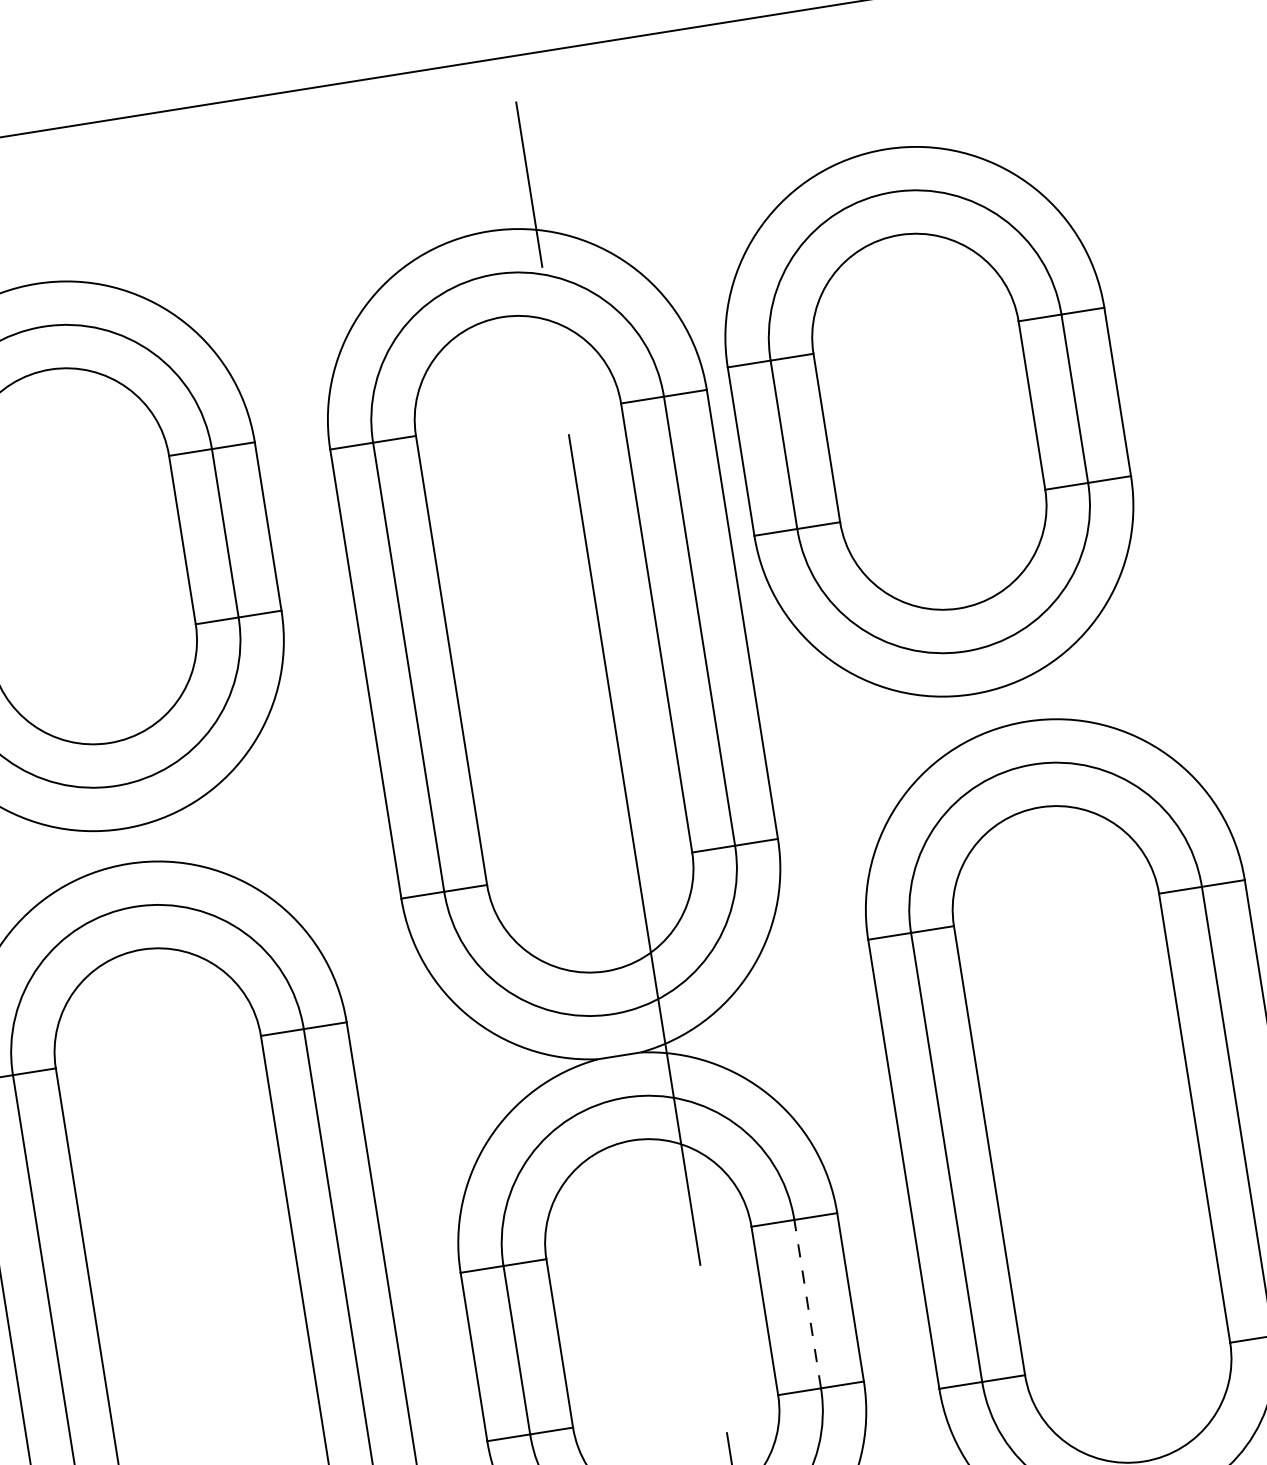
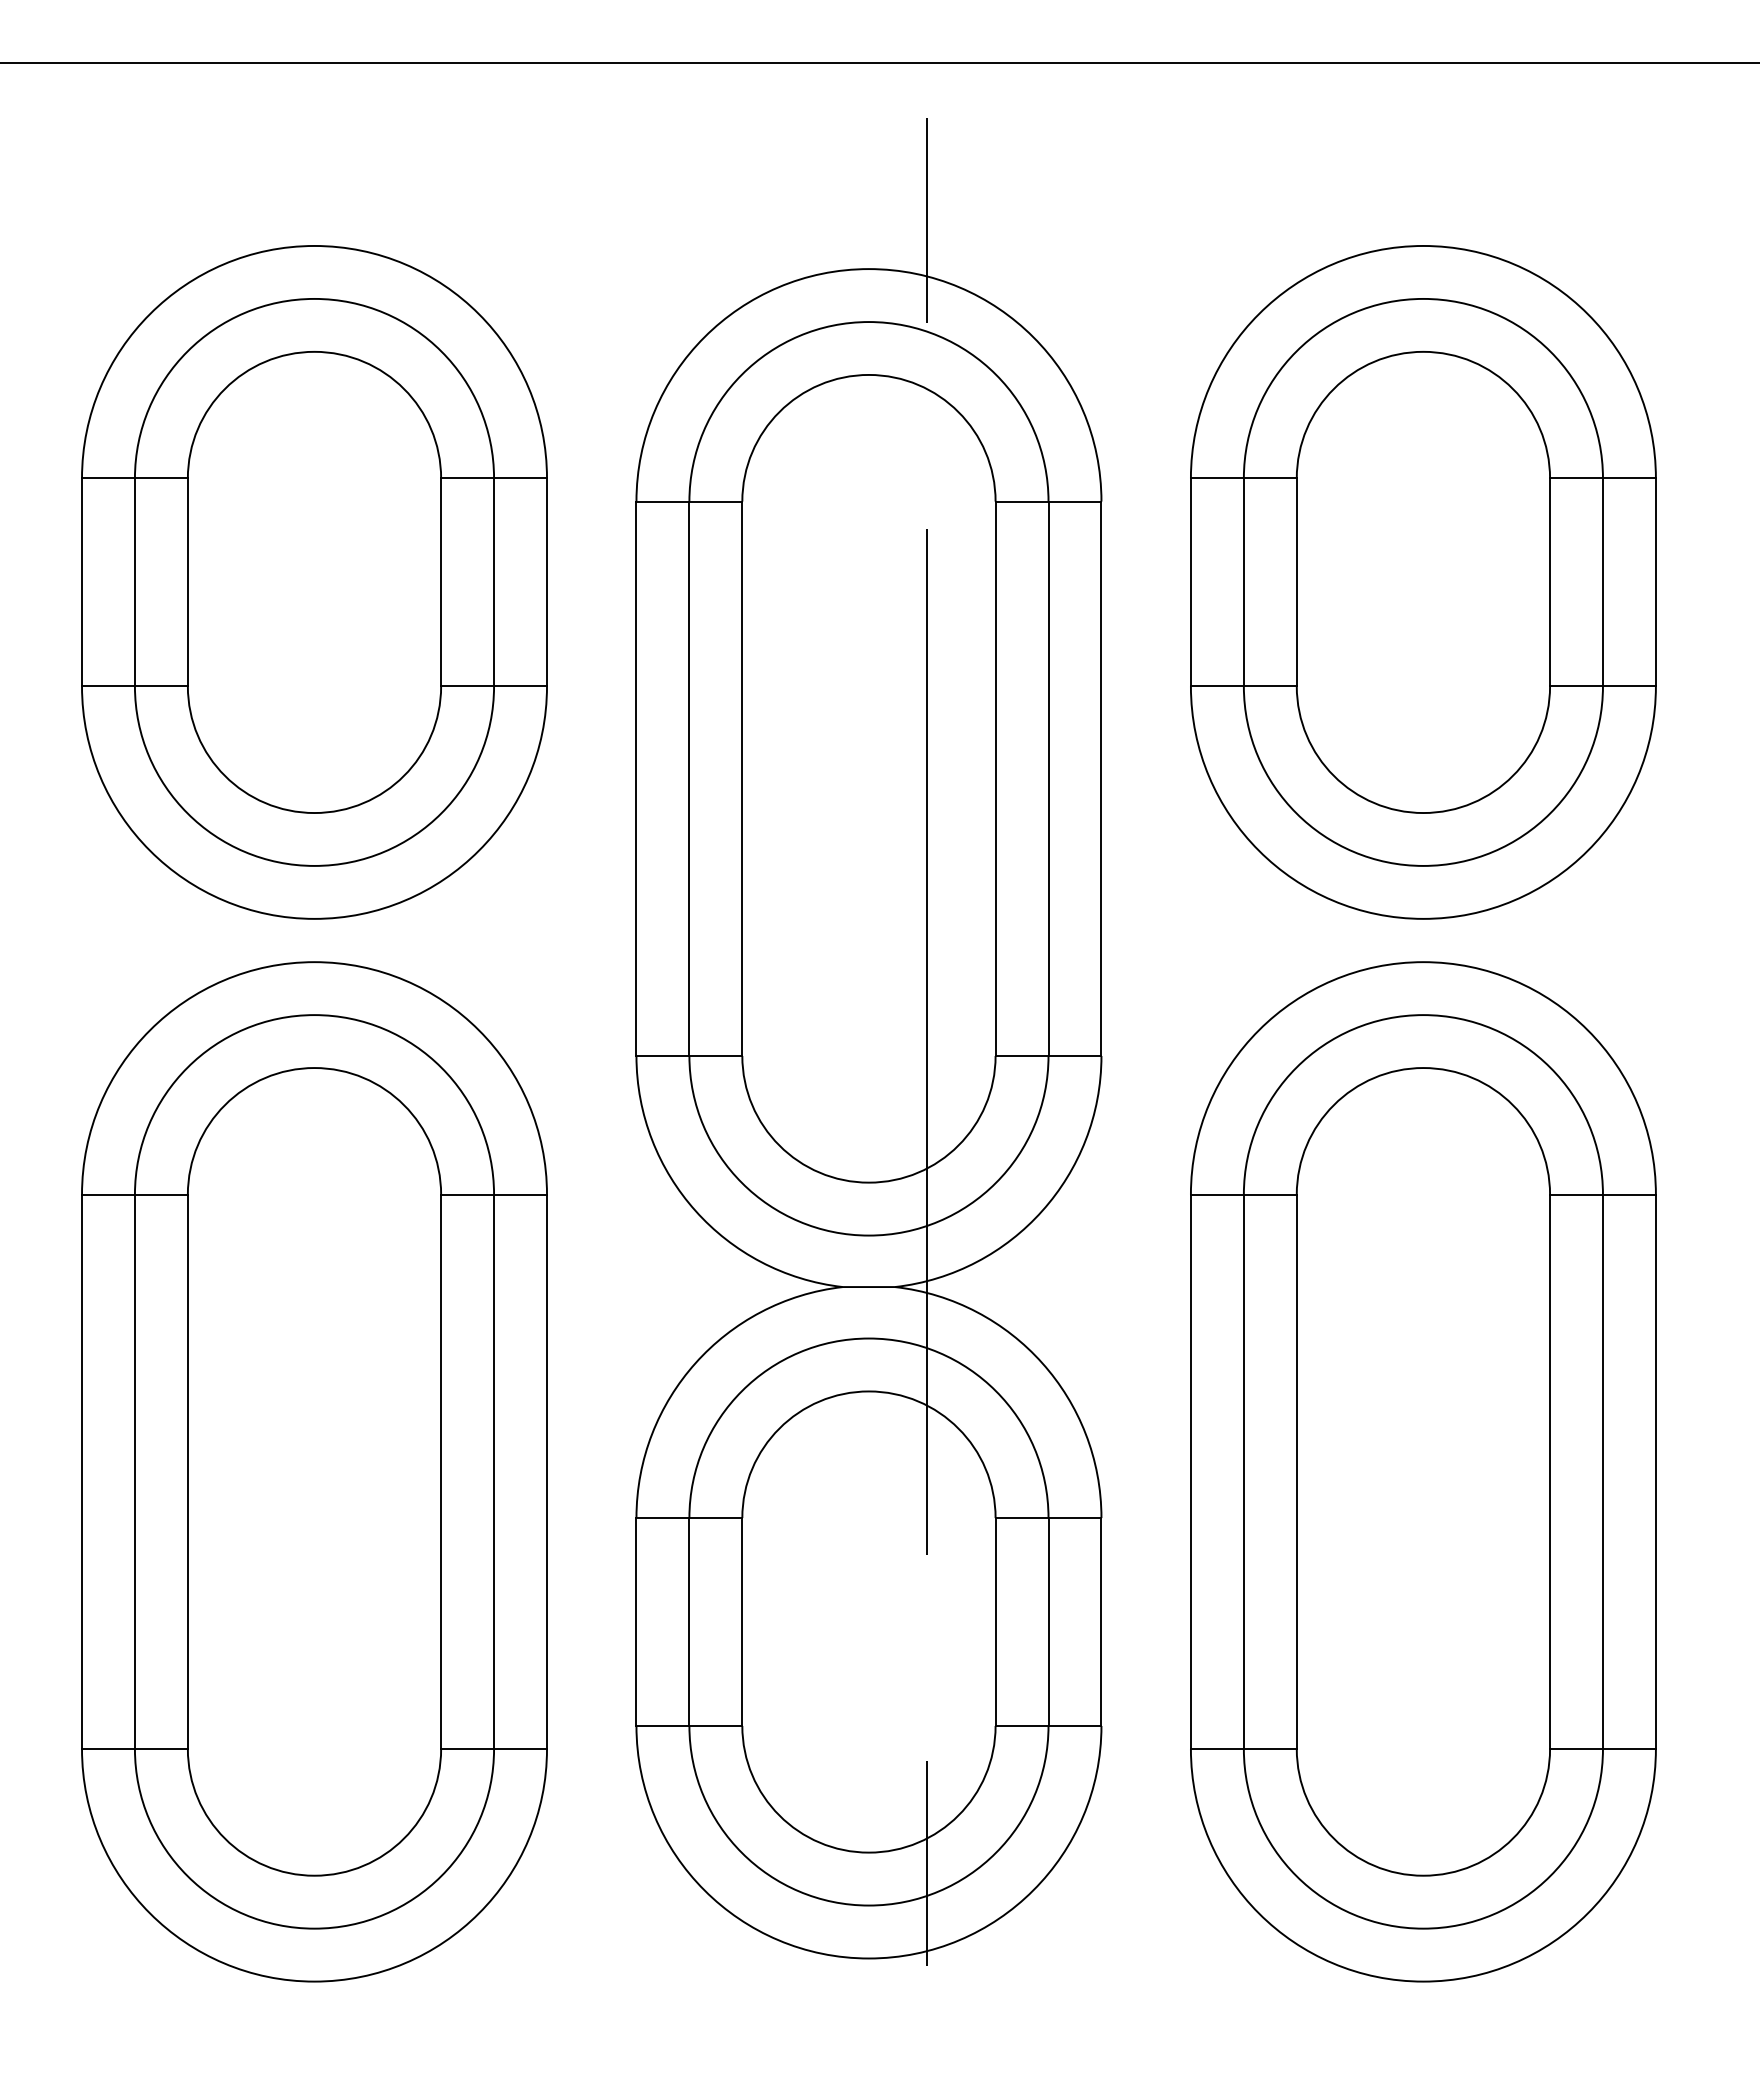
part: (929, 421) -> (1423, 582), moved
line: (807, 1304) -> (1048, 1622), dashed -> solid

